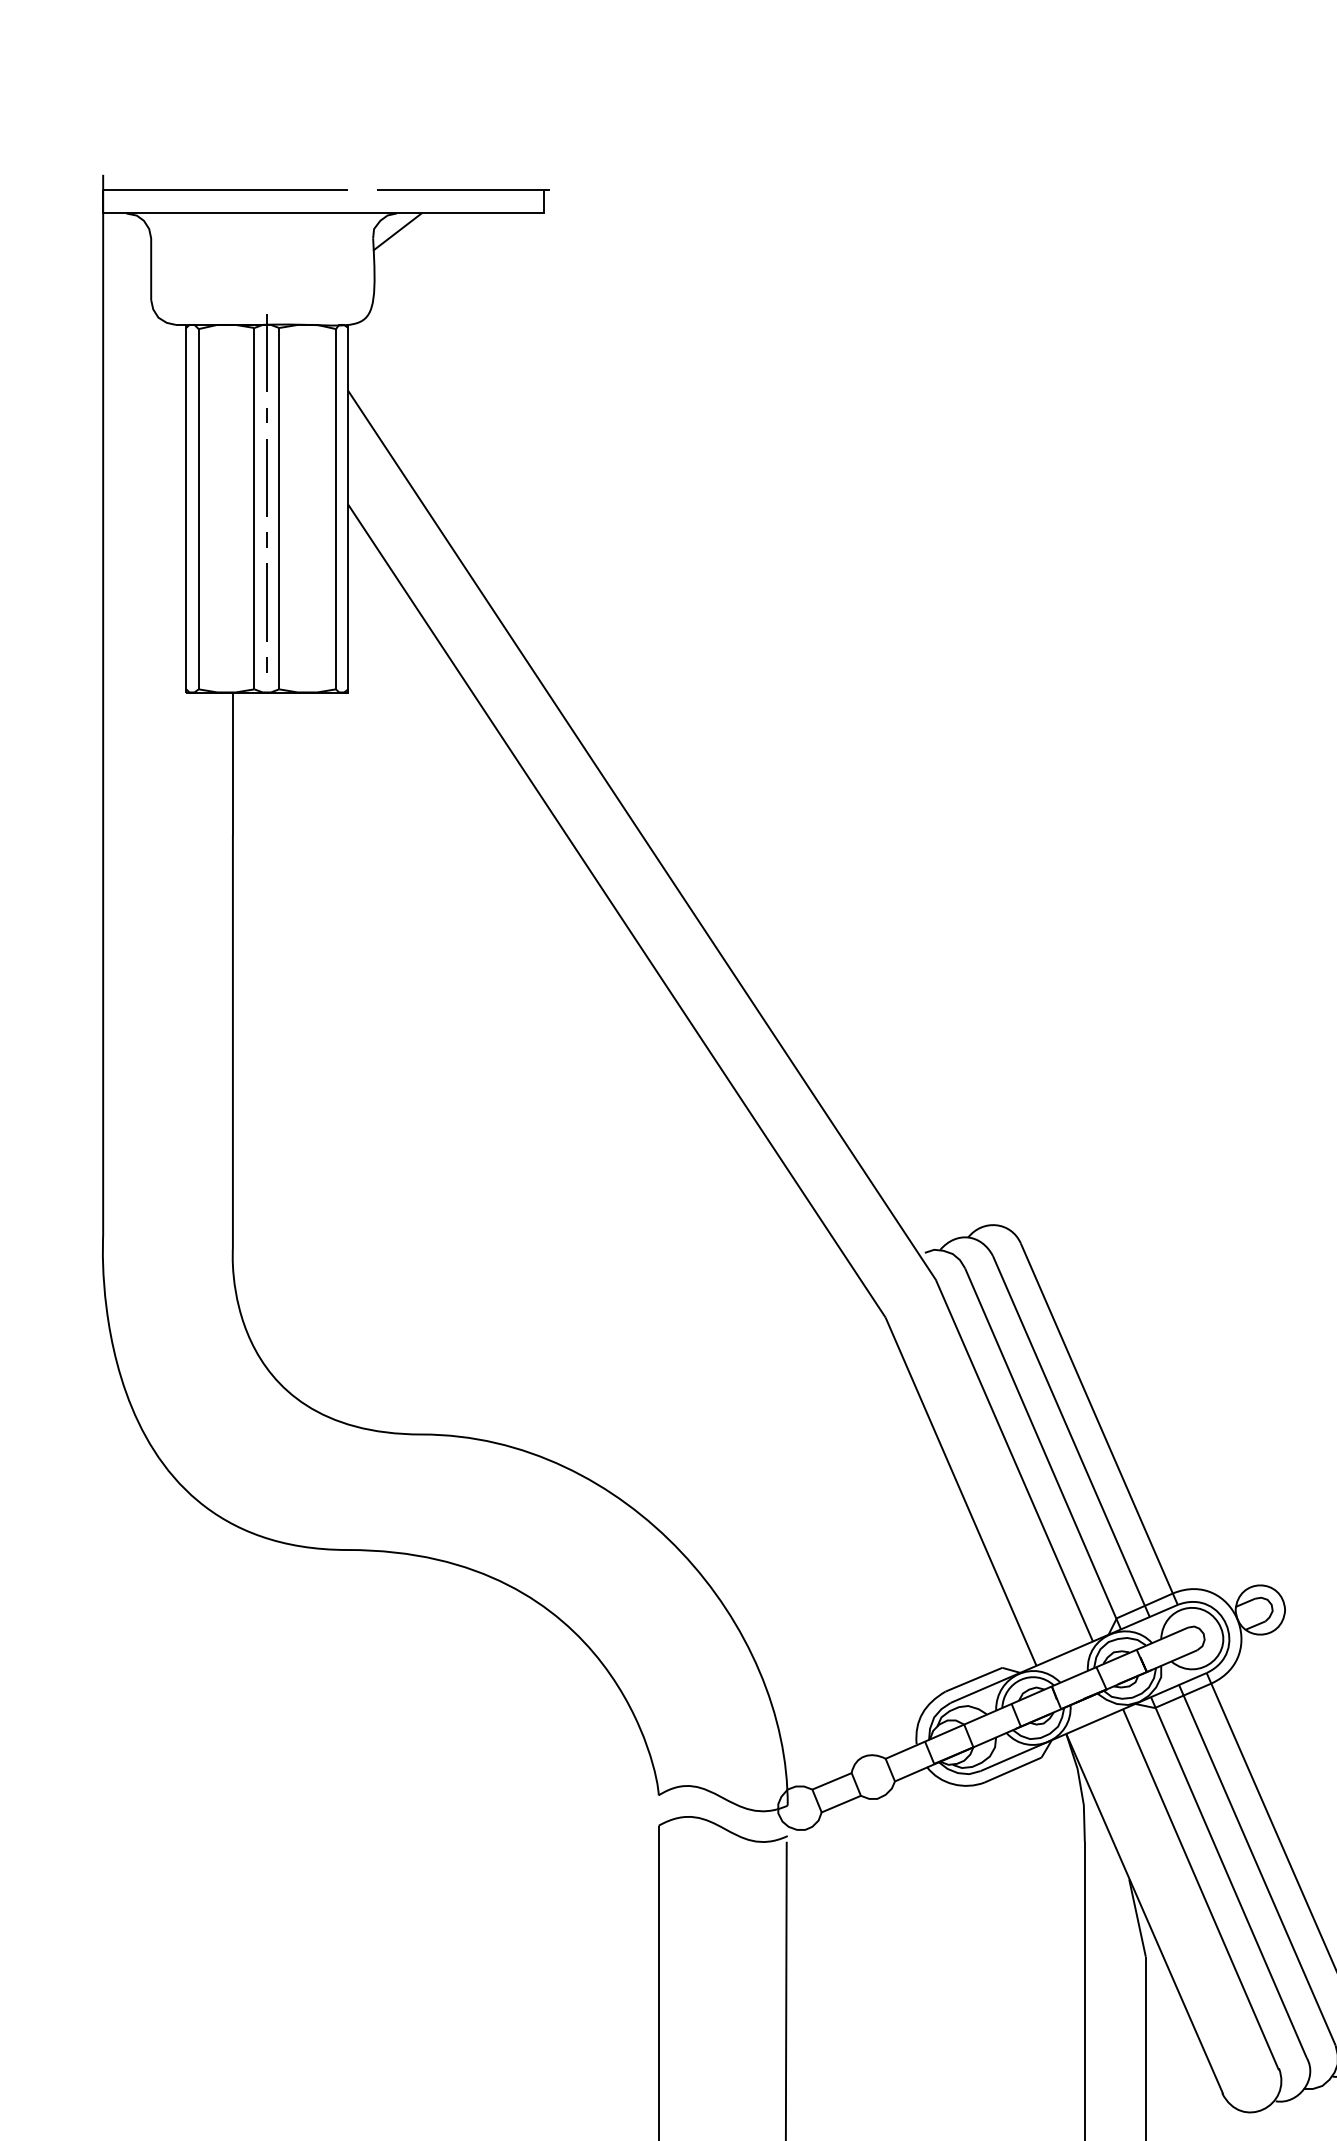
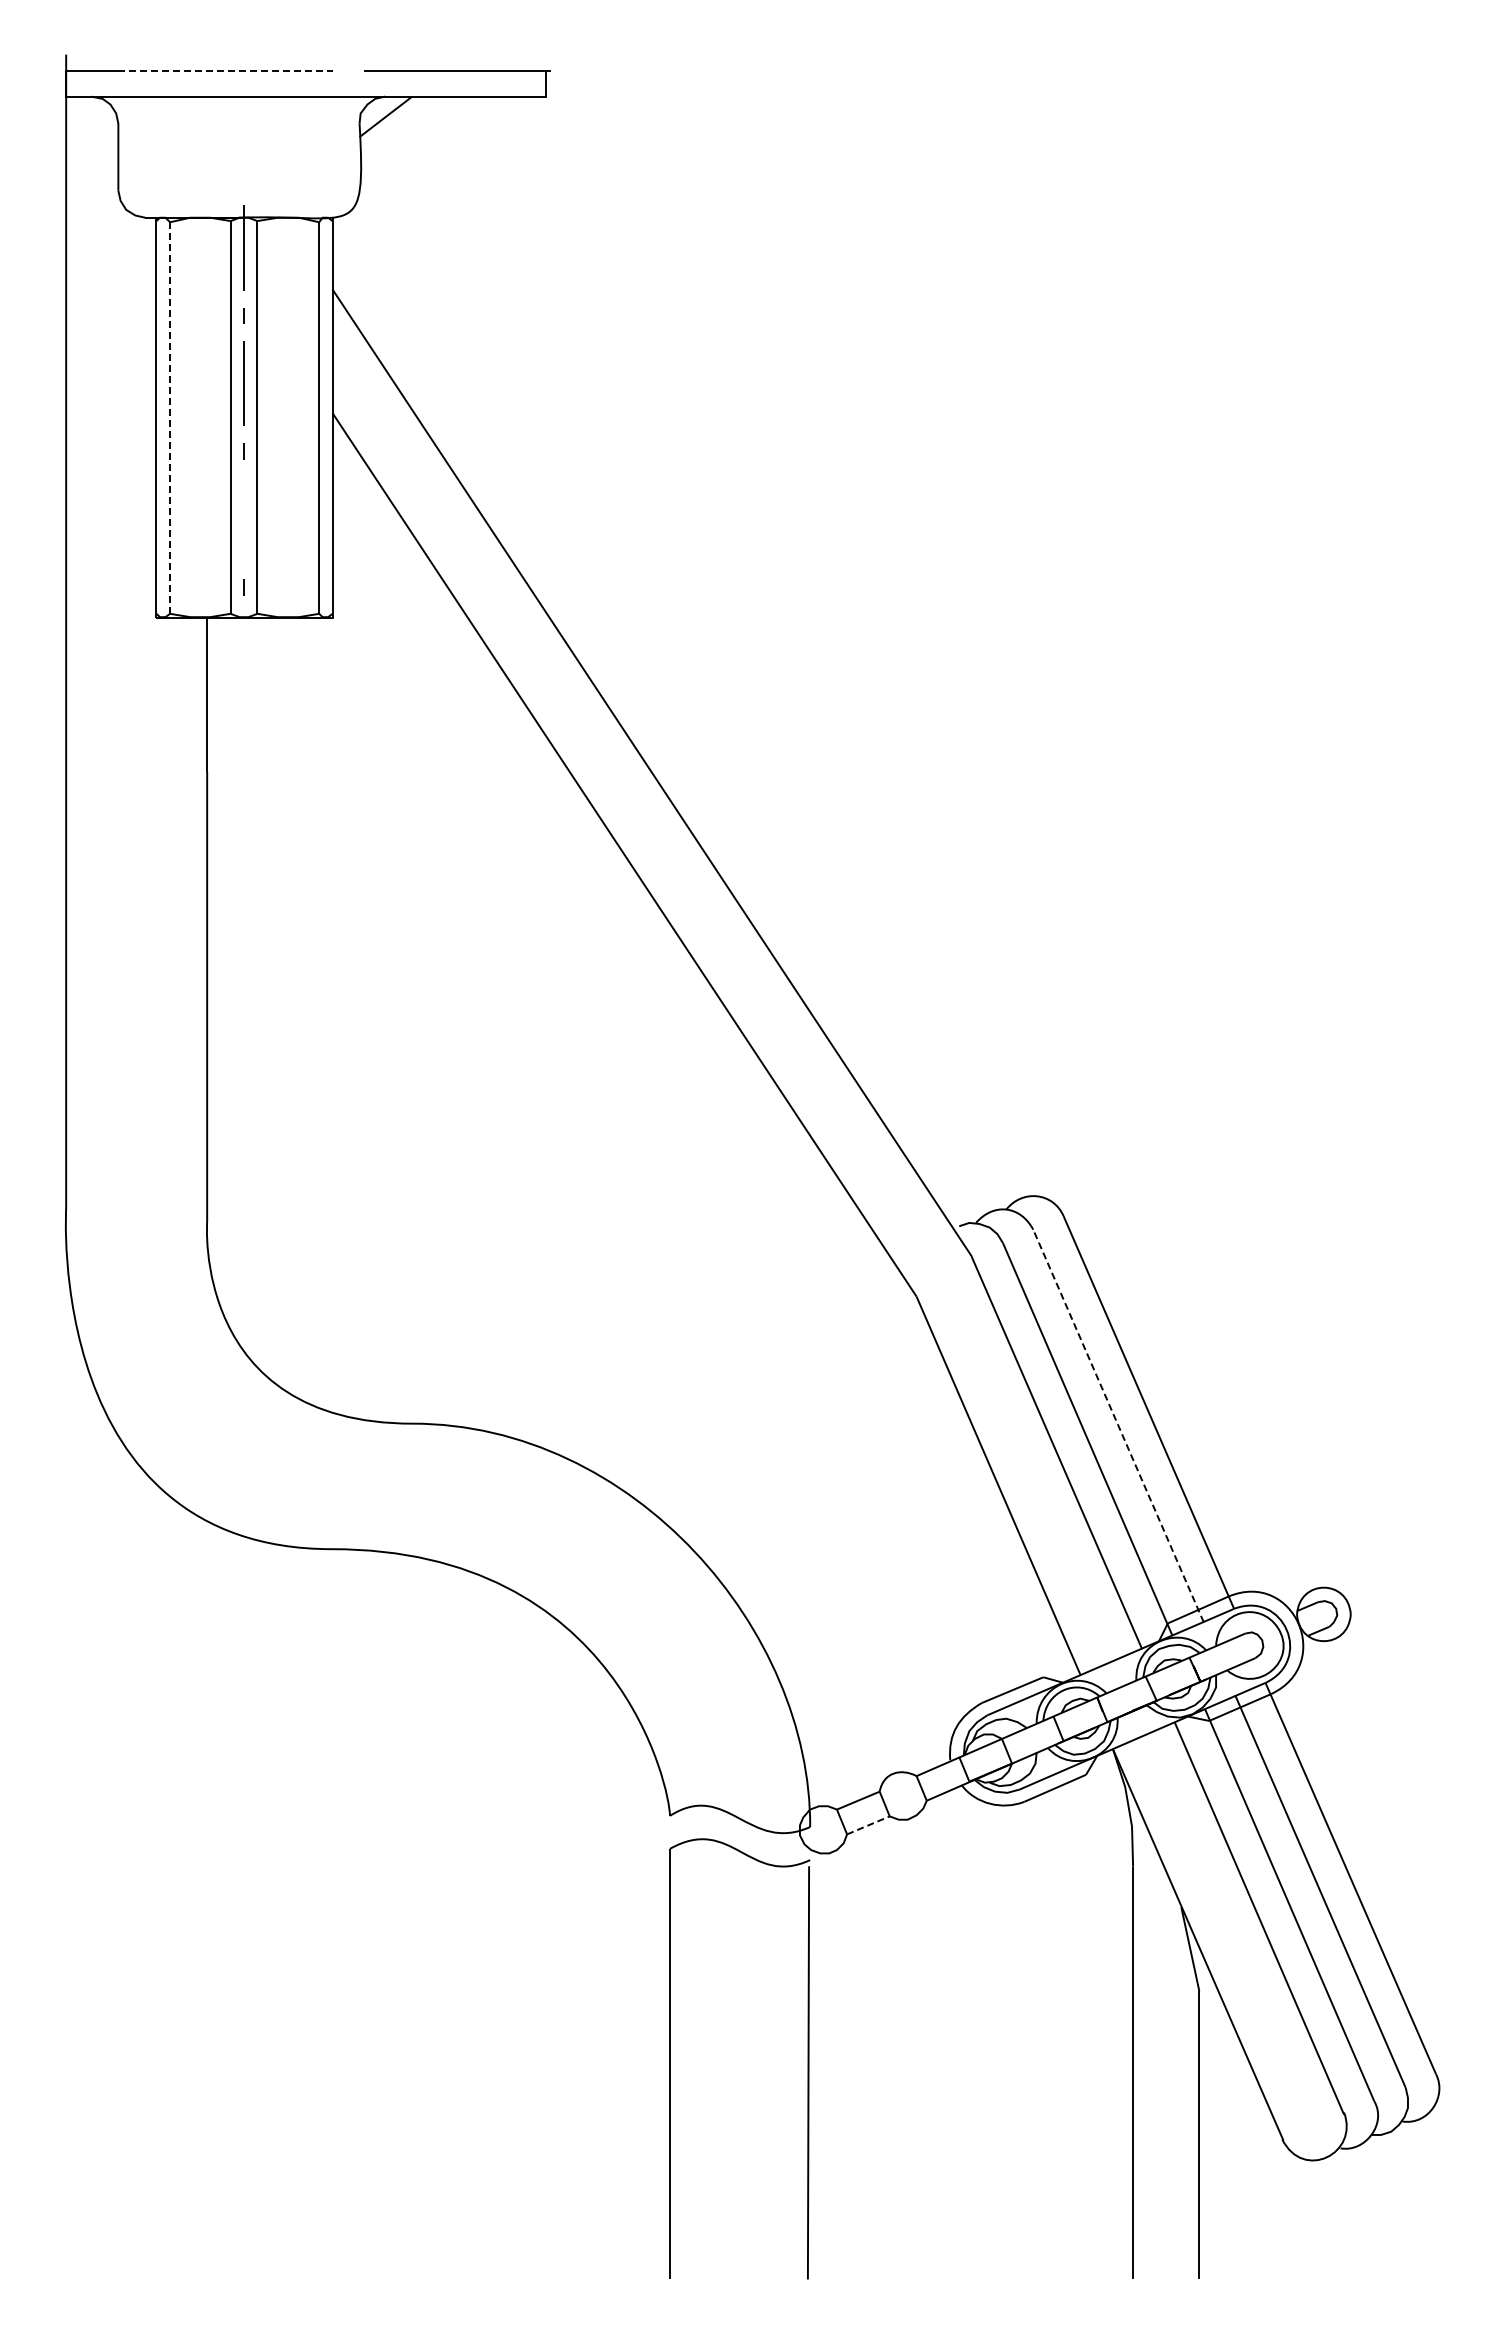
line: (249, 189) -> (225, 70), solid -> dashed
line: (199, 509) -> (170, 418), solid -> dashed
line: (266, 602) -> (243, 519), removed
line: (1071, 1436) -> (1118, 1425), solid -> dashed
line: (841, 1804) -> (868, 1825), solid -> dashed

